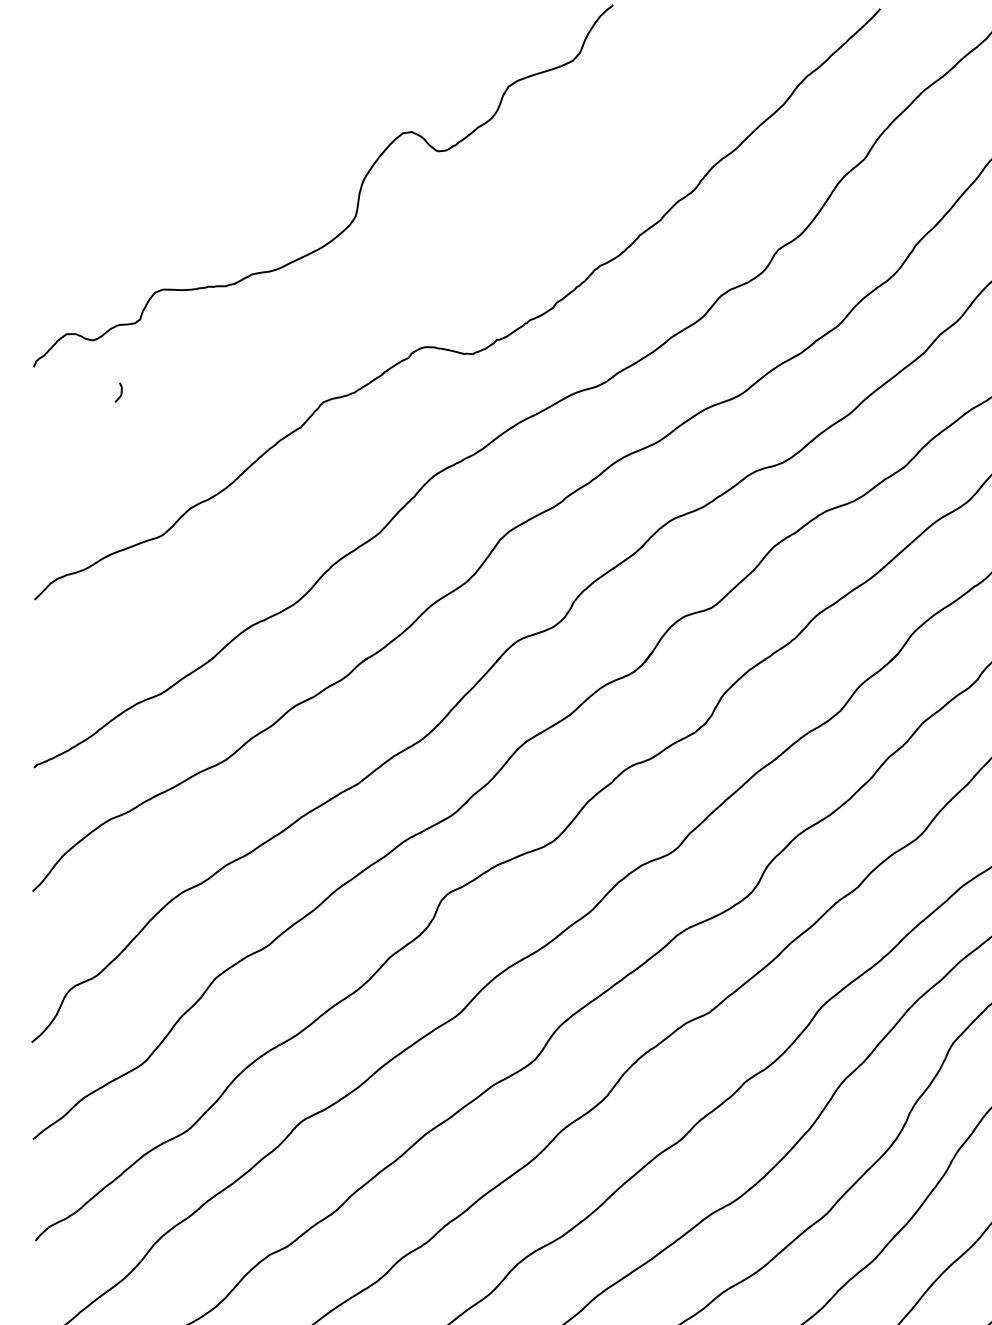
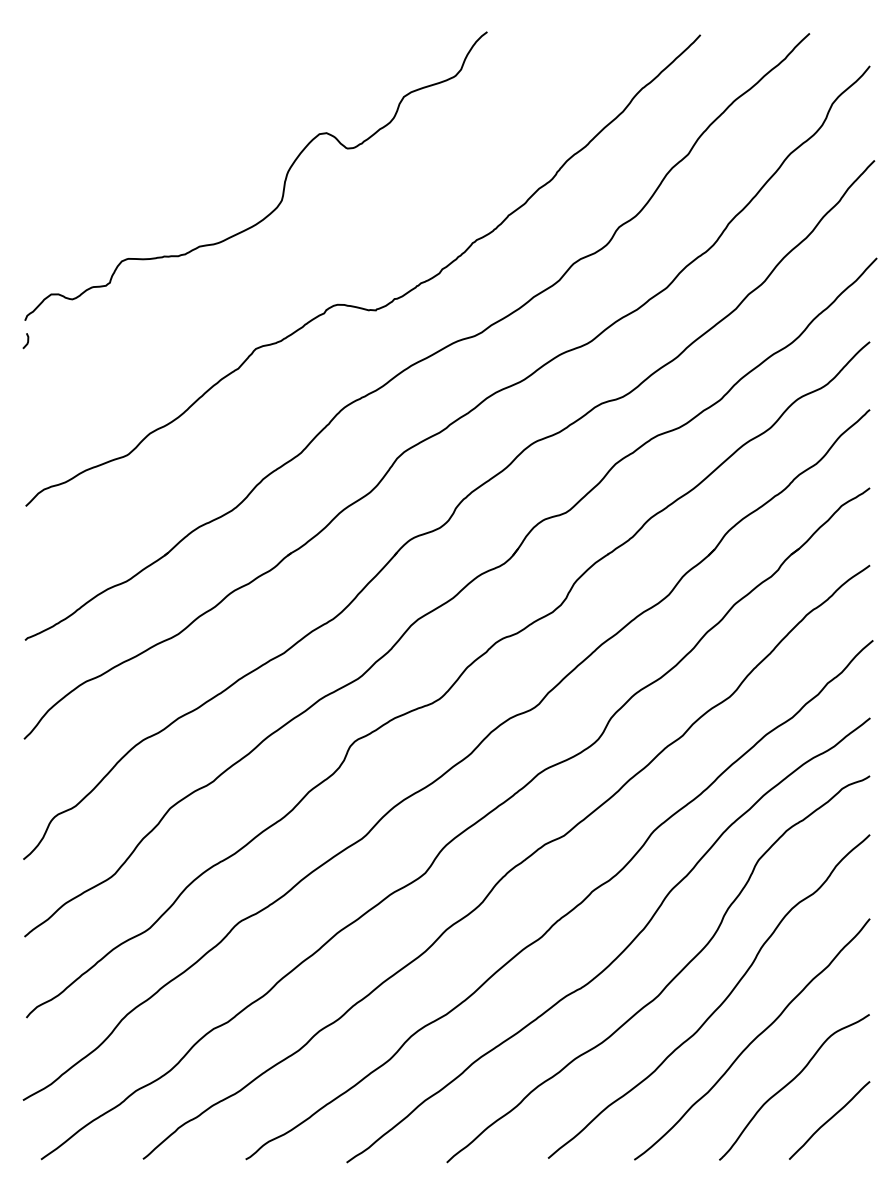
line: (120, 393) -> (27, 341), moved

